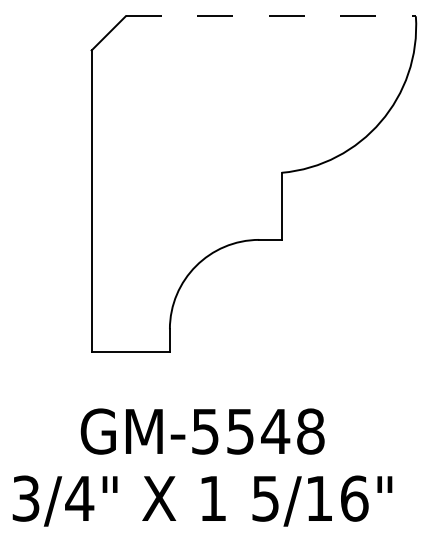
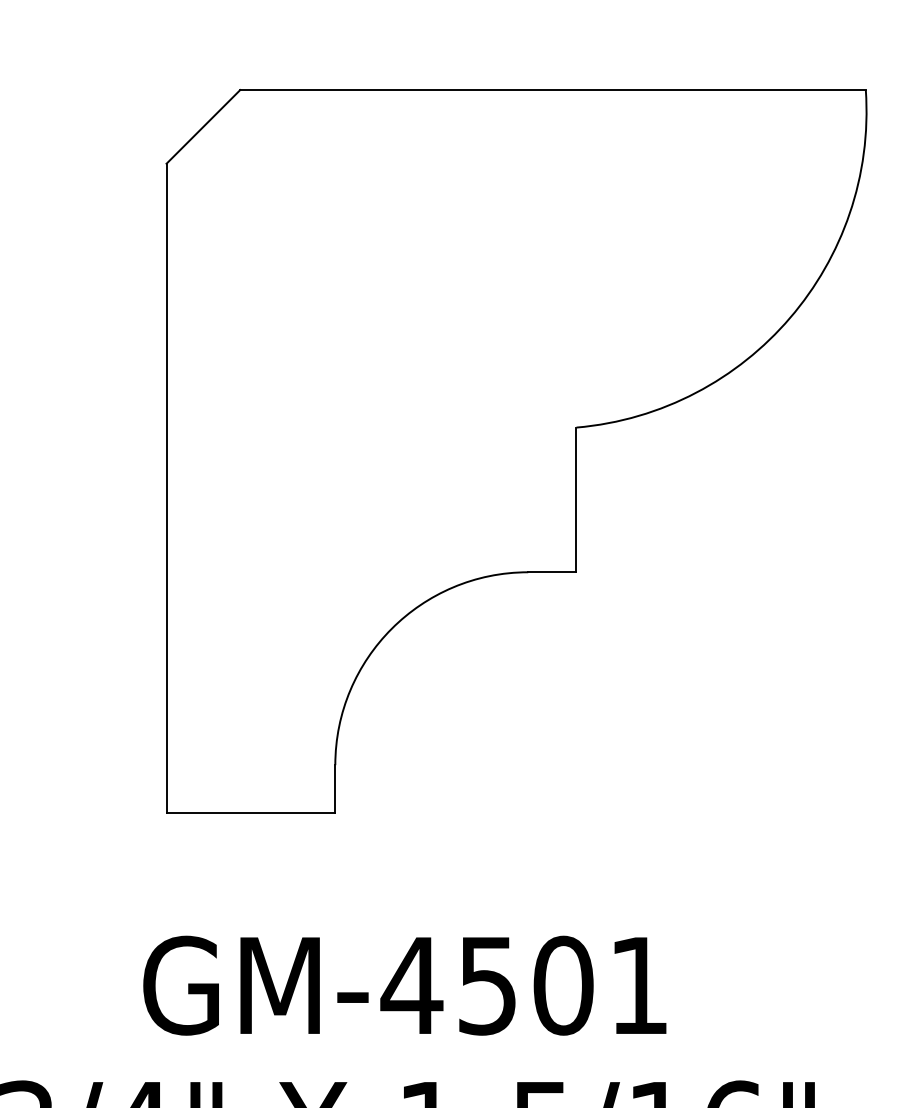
line: (271, 16) -> (554, 90), dashed -> solid
text: (257, 431) -> (524, 985), GM-5548 -> GM-4501

